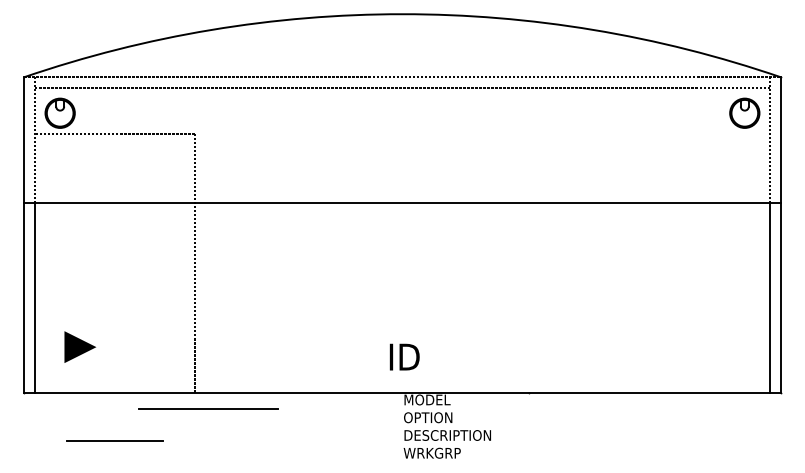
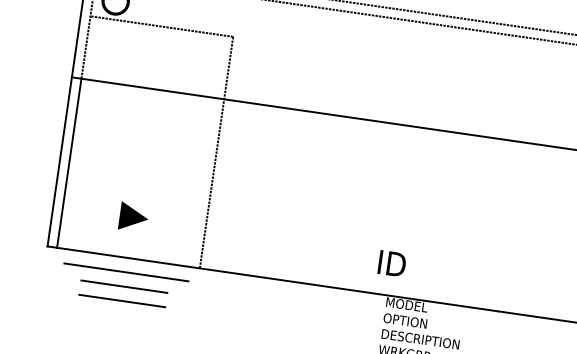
line: (80, 346) -> (134, 216), moved
line: (208, 408) -> (126, 272), moved
line: (114, 424) -> (124, 286), added

